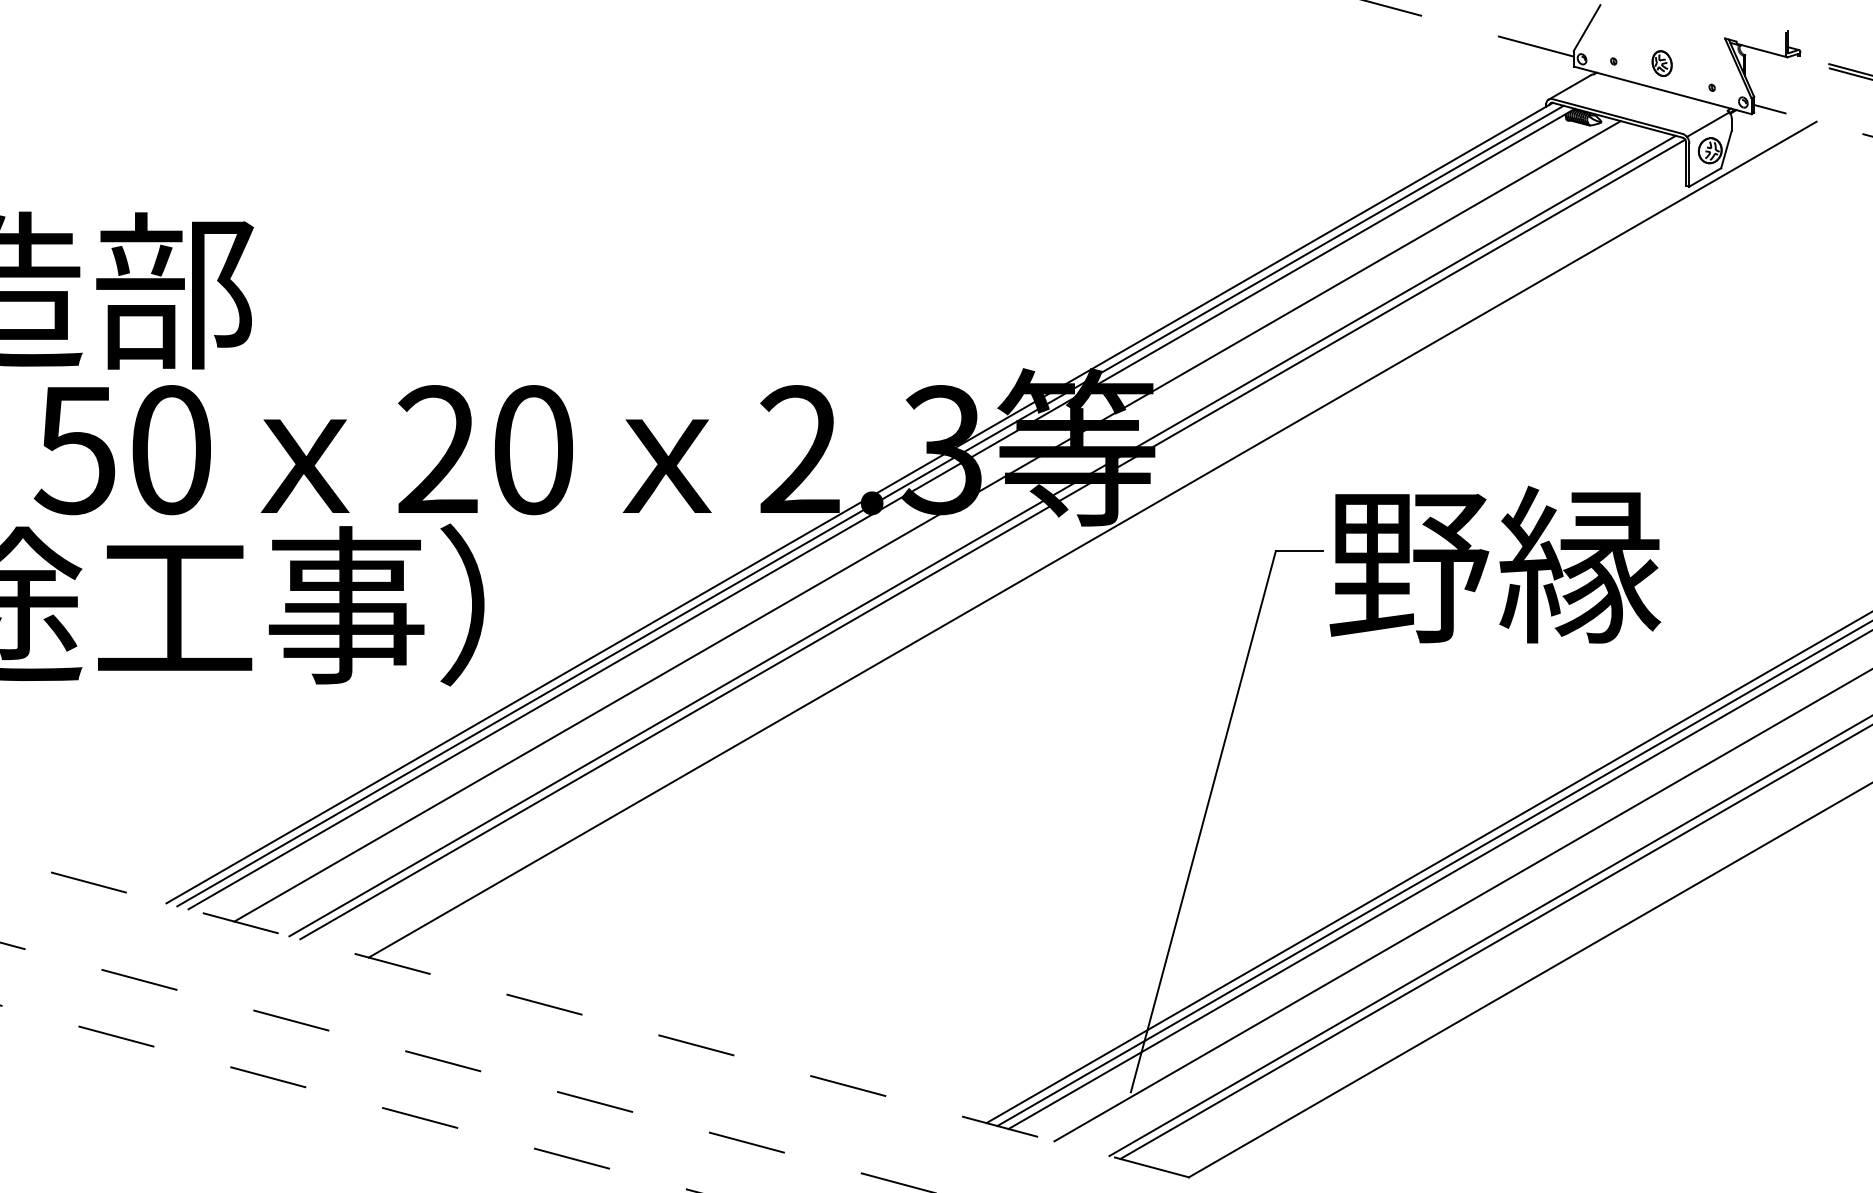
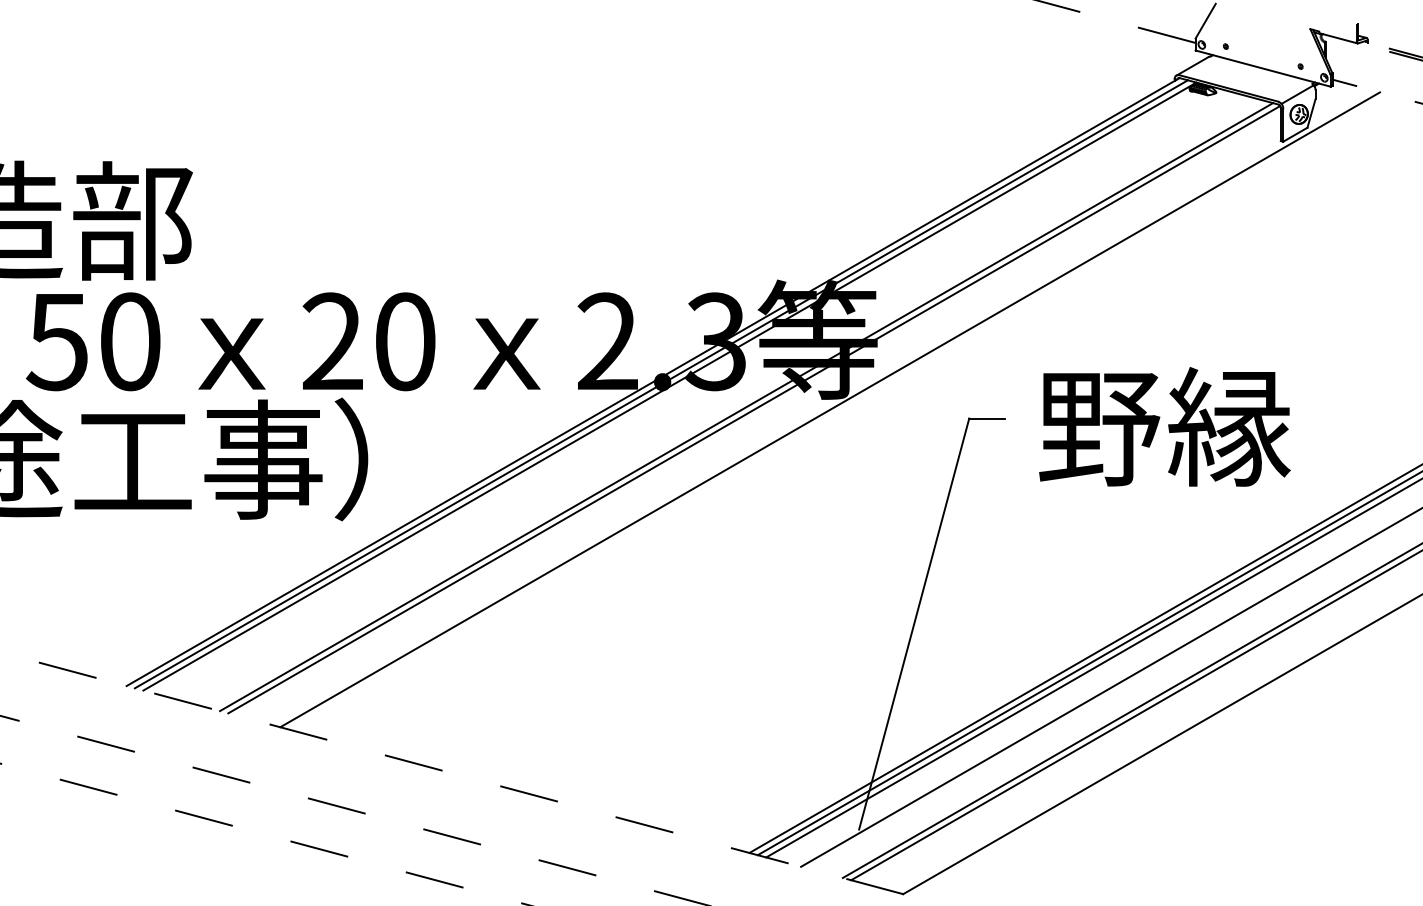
part: (1661, 62) -> (1262, 47), removed
line: (927, 520) -> (704, 395), removed
text: (1494, 564) -> (1164, 426), moved

